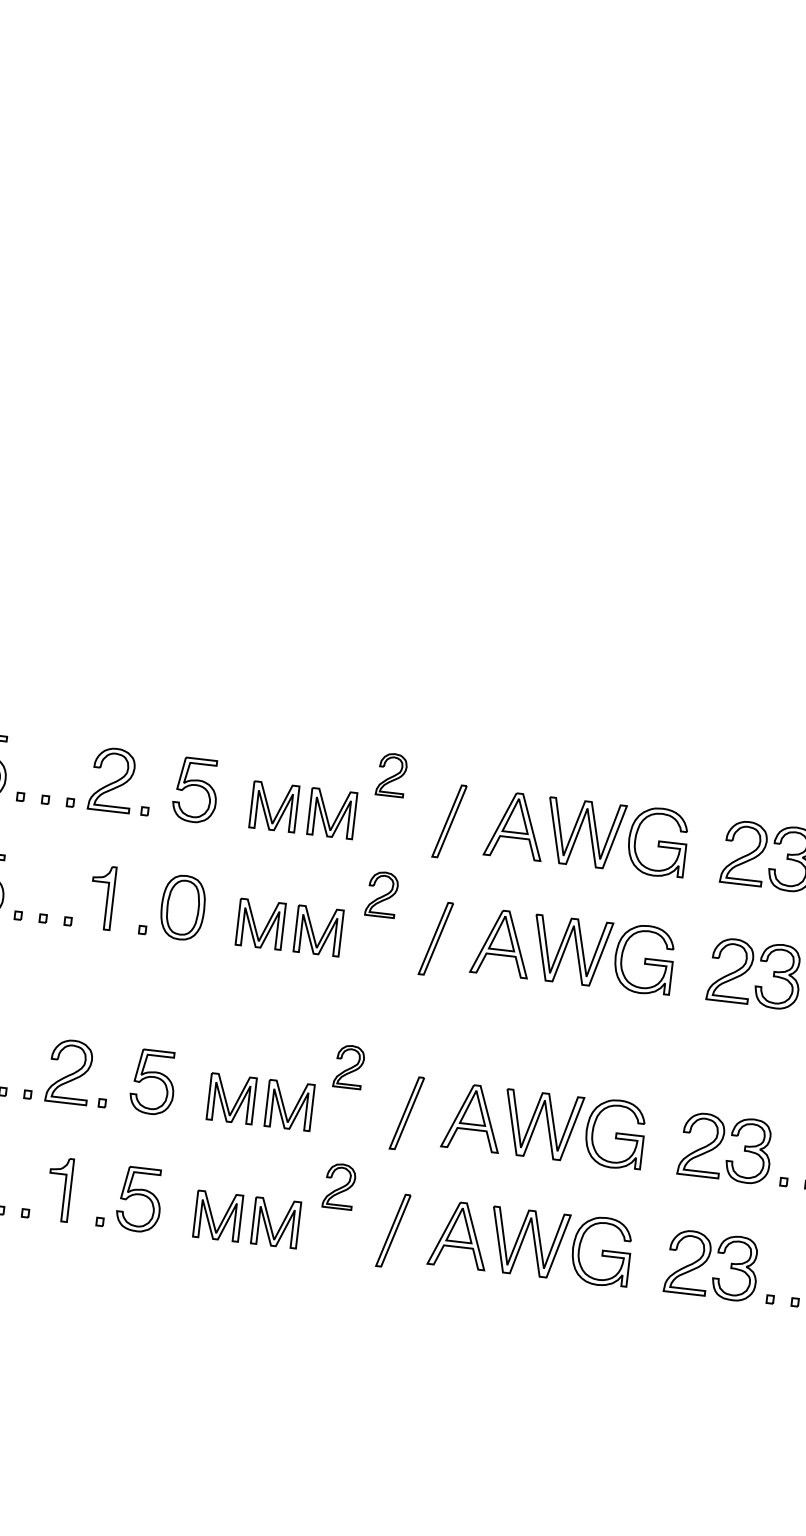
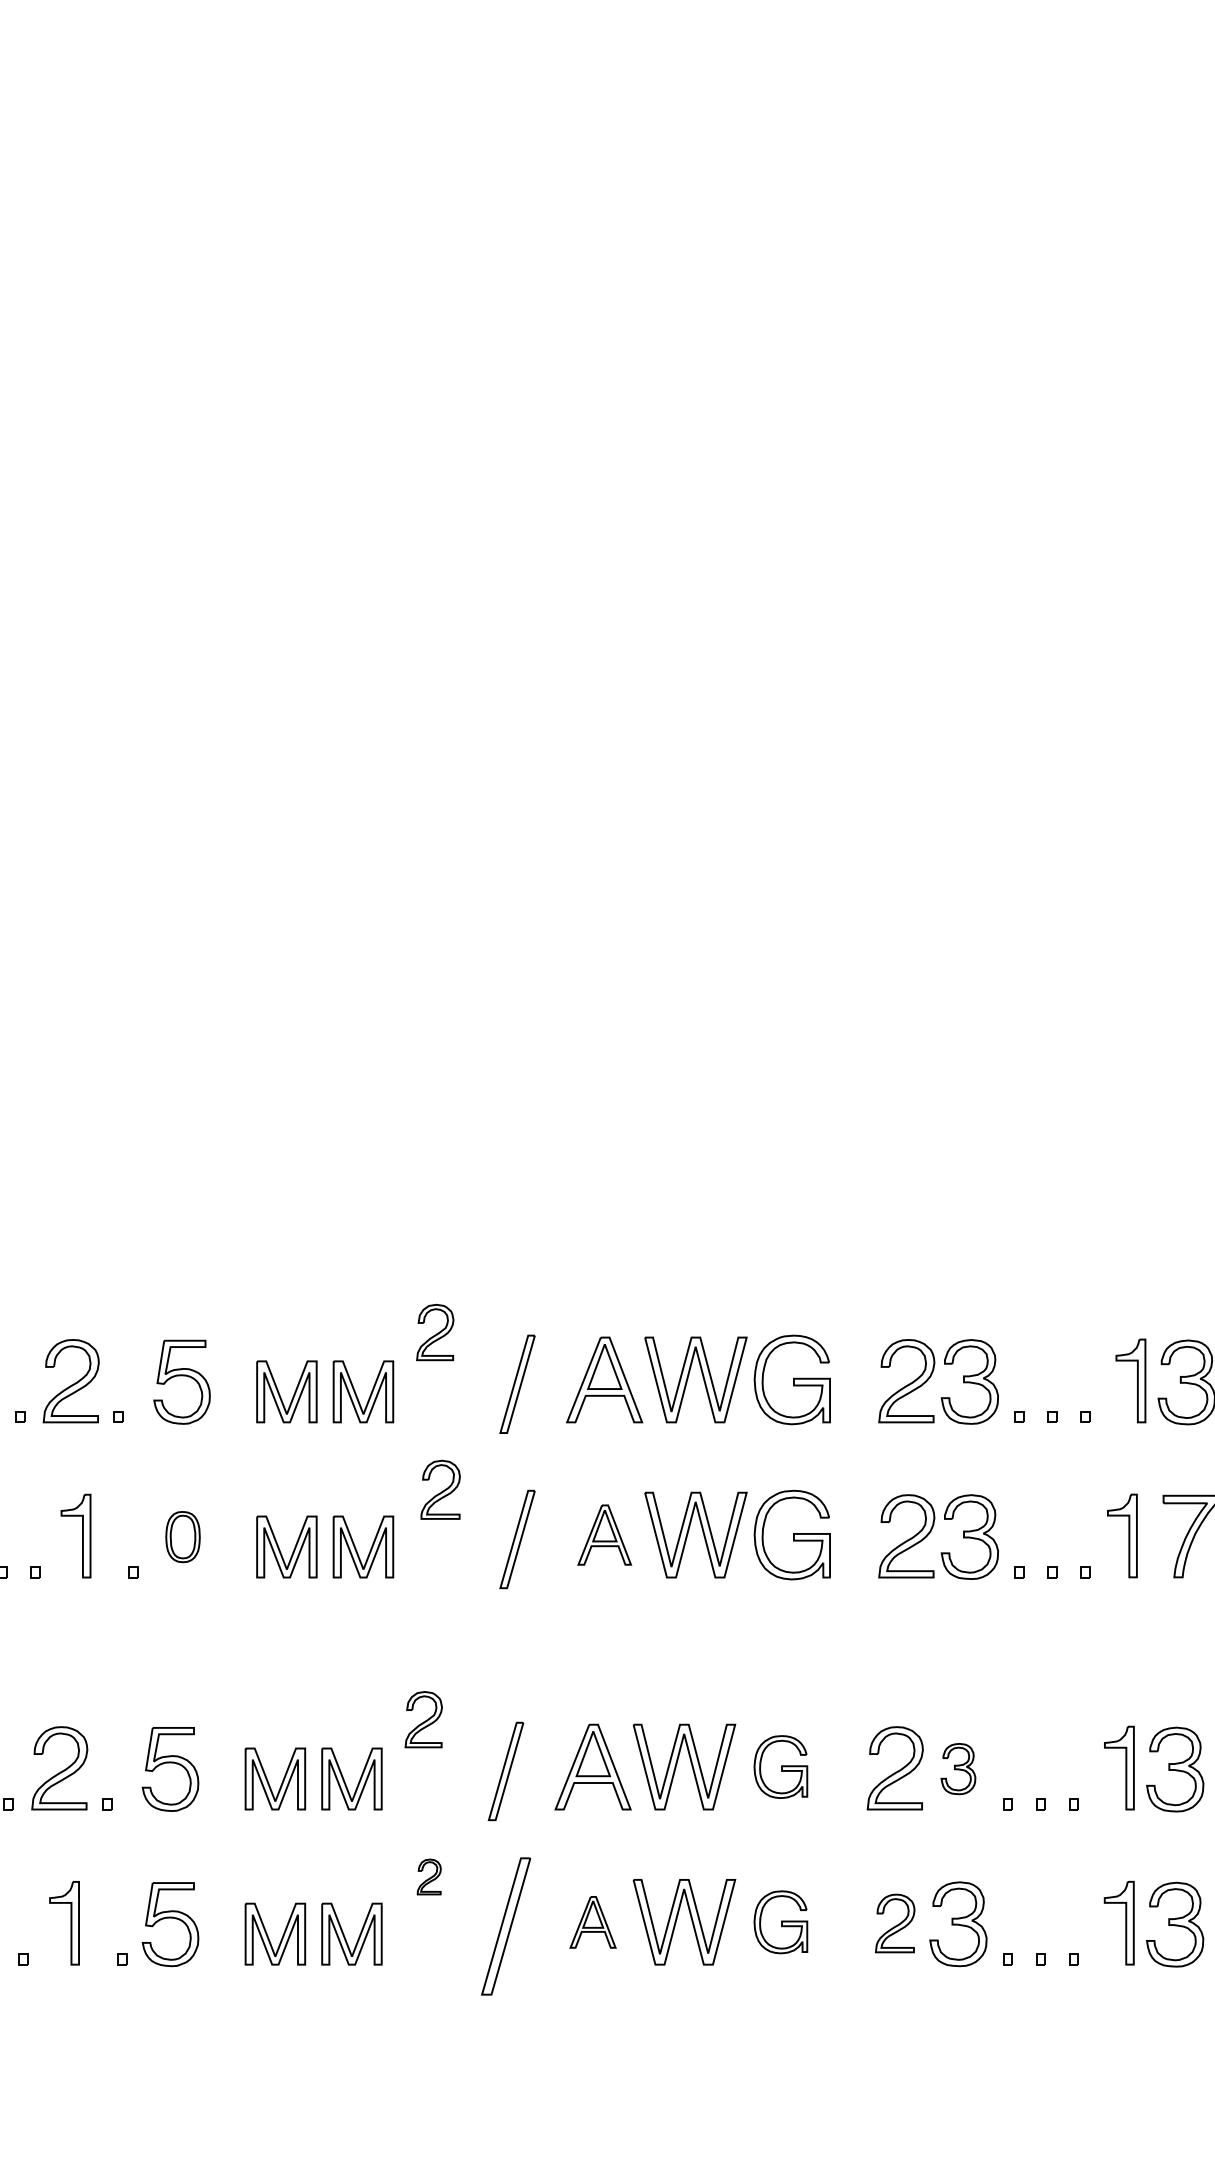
part: (182, 907) -> (182, 1536), size x0.6
part: (502, 942) -> (604, 1534), size x0.7
part: (614, 1133) -> (780, 1766), size x0.7
part: (749, 1150) -> (958, 1768), size x0.6
part: (339, 1186) -> (429, 1876), size x0.6
part: (392, 1230) -> (505, 1926), size x1.4
part: (459, 1235) -> (592, 1922), size x0.6
part: (601, 1251) -> (780, 1922), size x0.7
part: (687, 1262) -> (894, 1923), size x0.7

